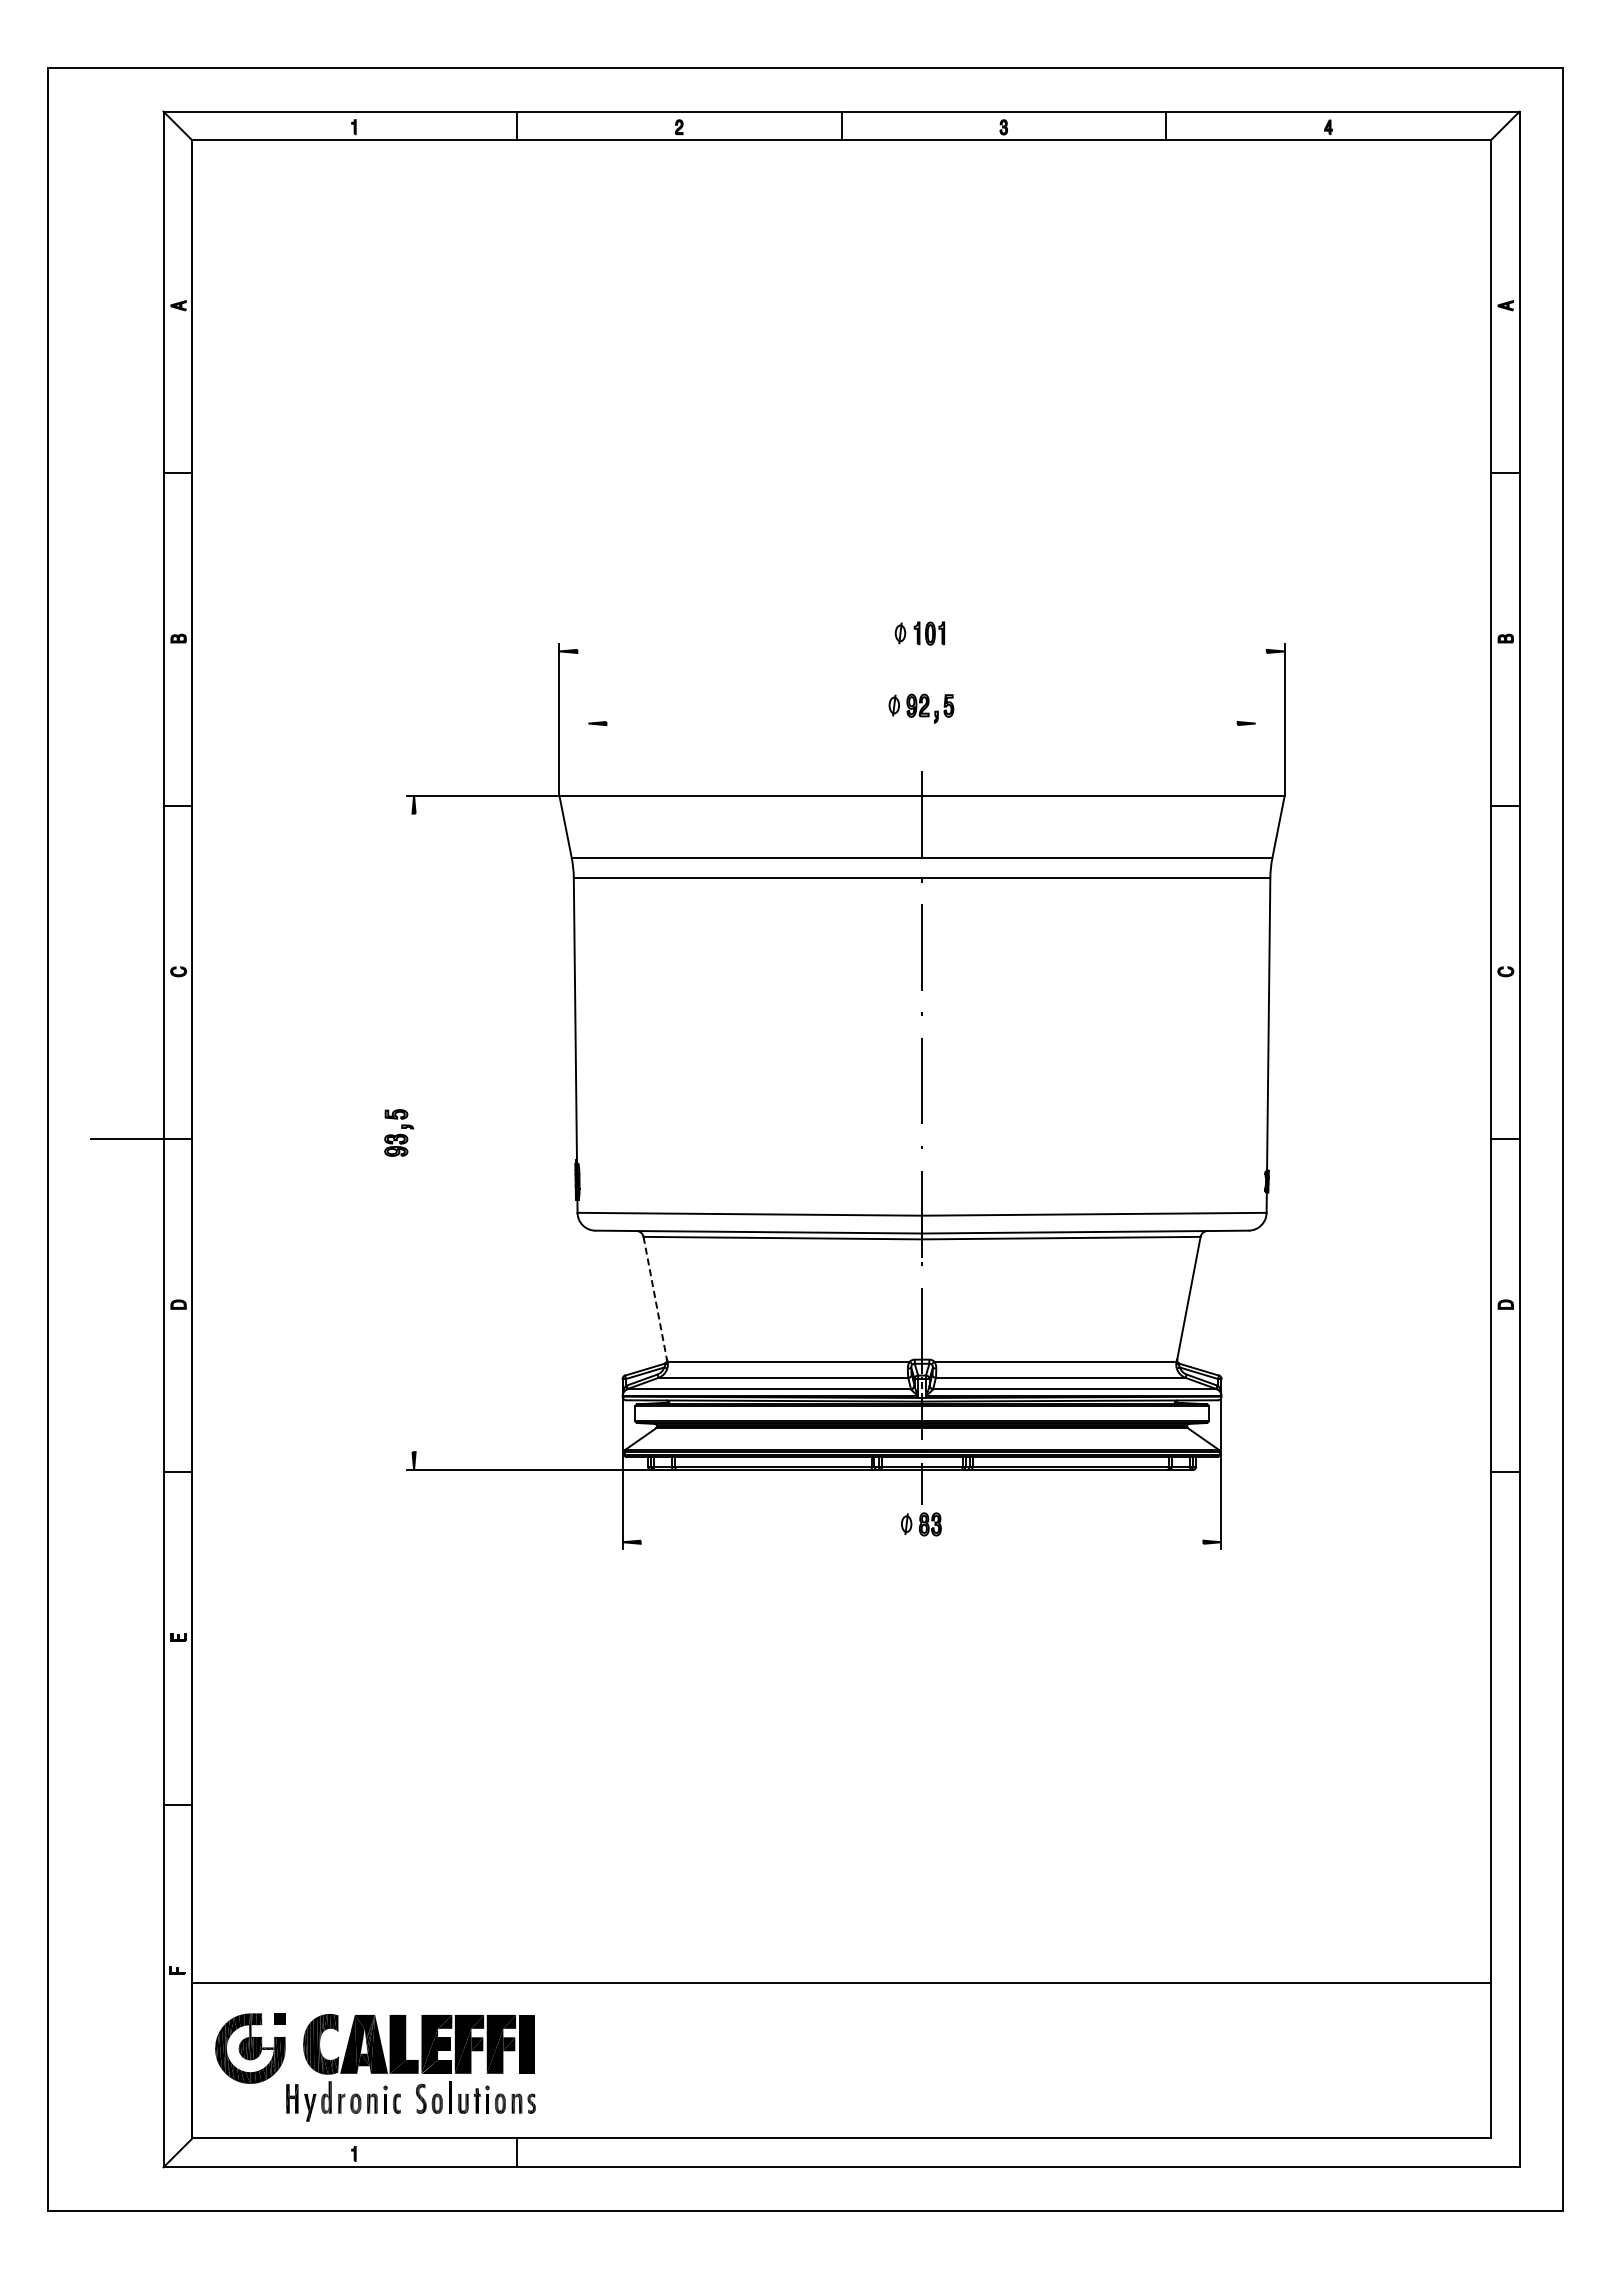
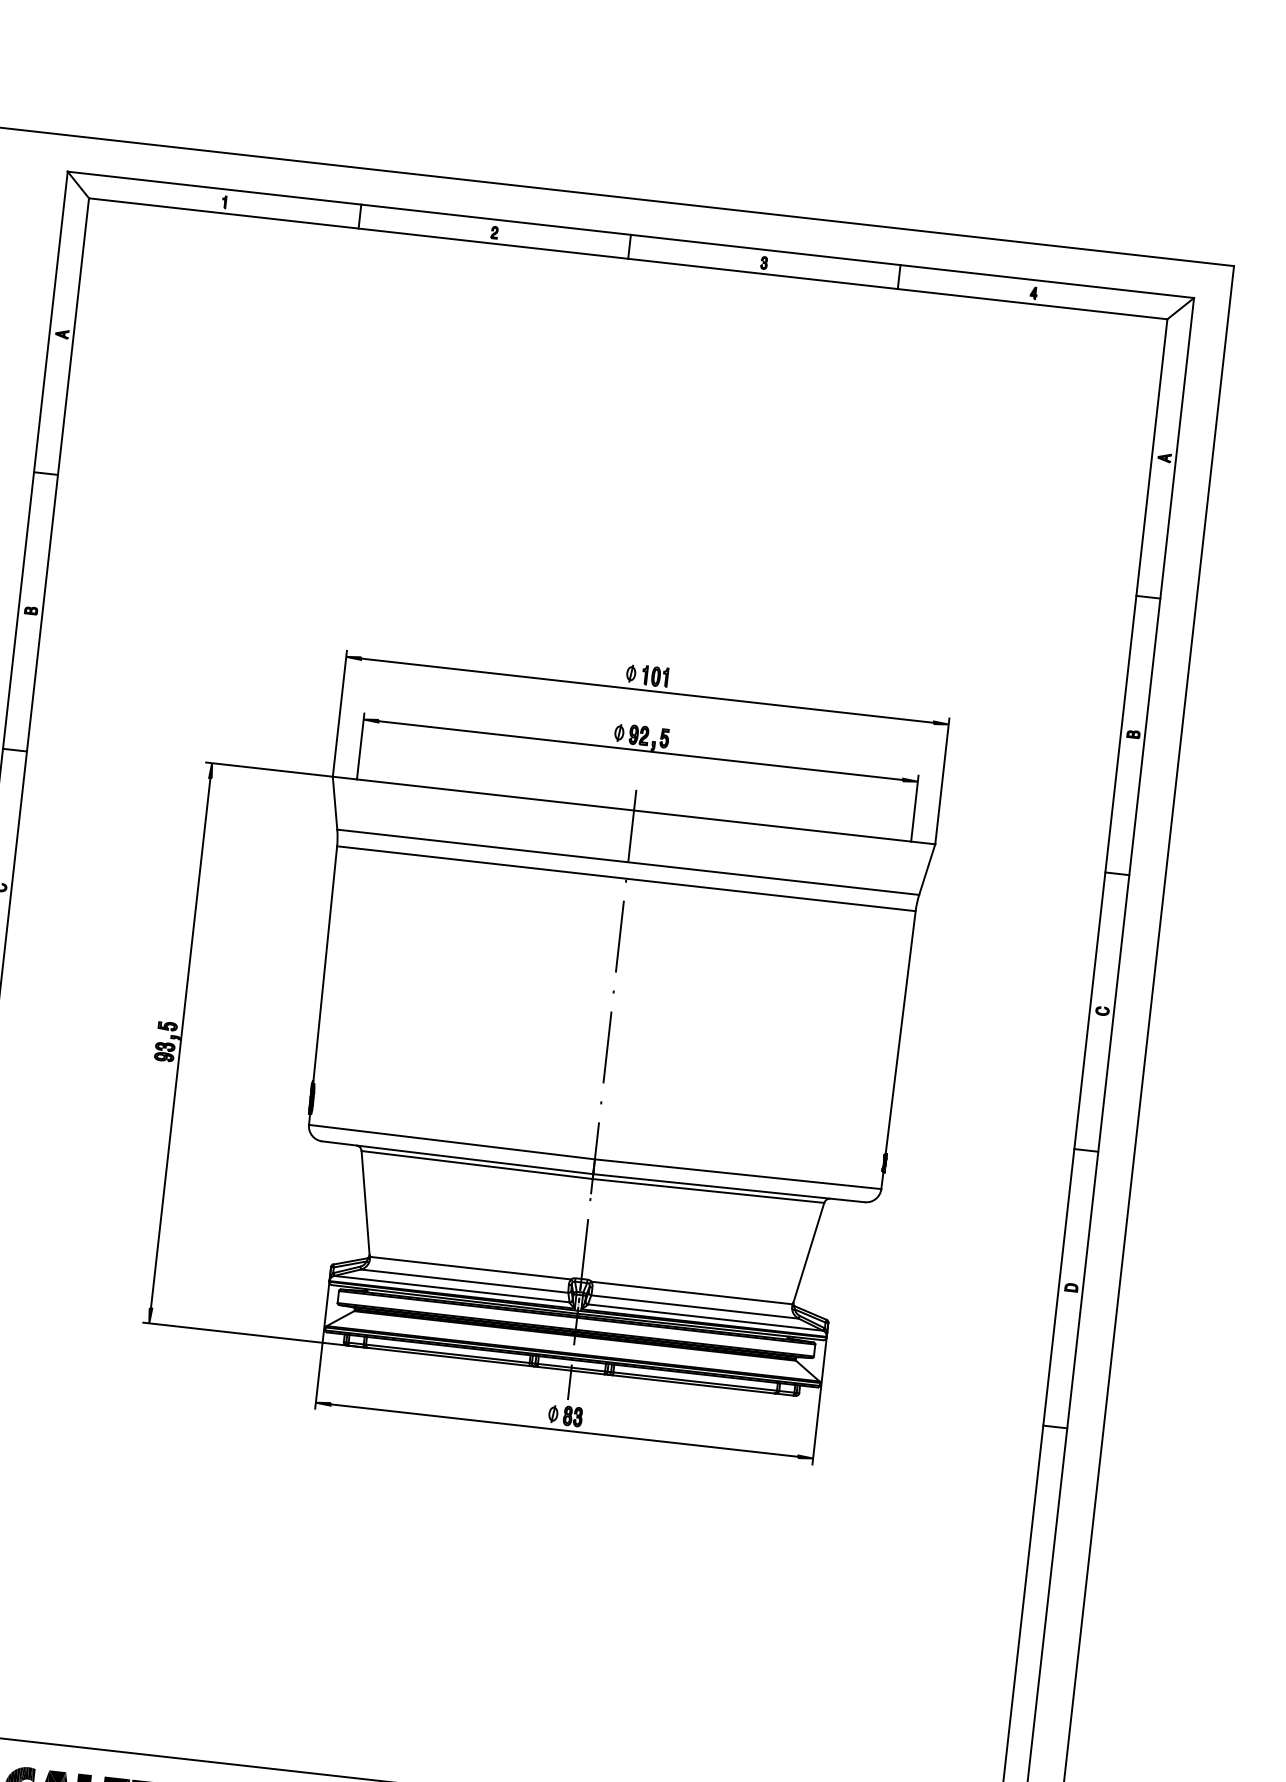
line: (921, 651) -> (647, 690), added
line: (921, 723) -> (640, 750), added
line: (588, 755) -> (360, 746), added
line: (1255, 755) -> (914, 808), added
line: (414, 1132) -> (181, 1042), added
line: (655, 1298) -> (365, 1203), dashed -> solid
line: (921, 1542) -> (563, 1430), added

